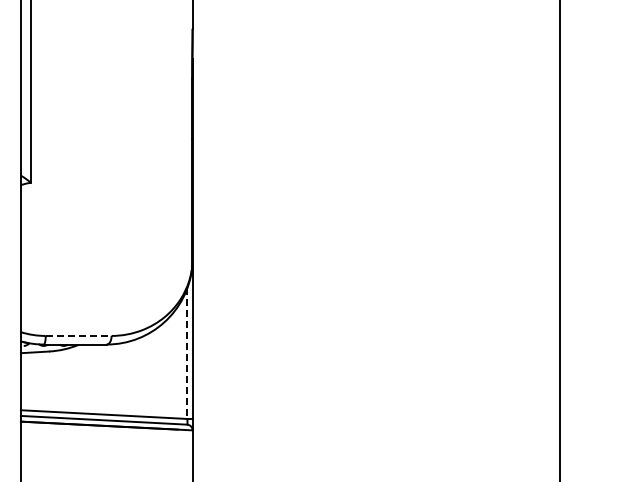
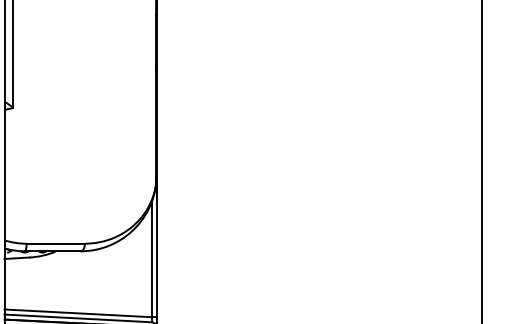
line: (78, 335) -> (55, 243), dashed -> solid
line: (187, 353) -> (152, 259), dashed -> solid

